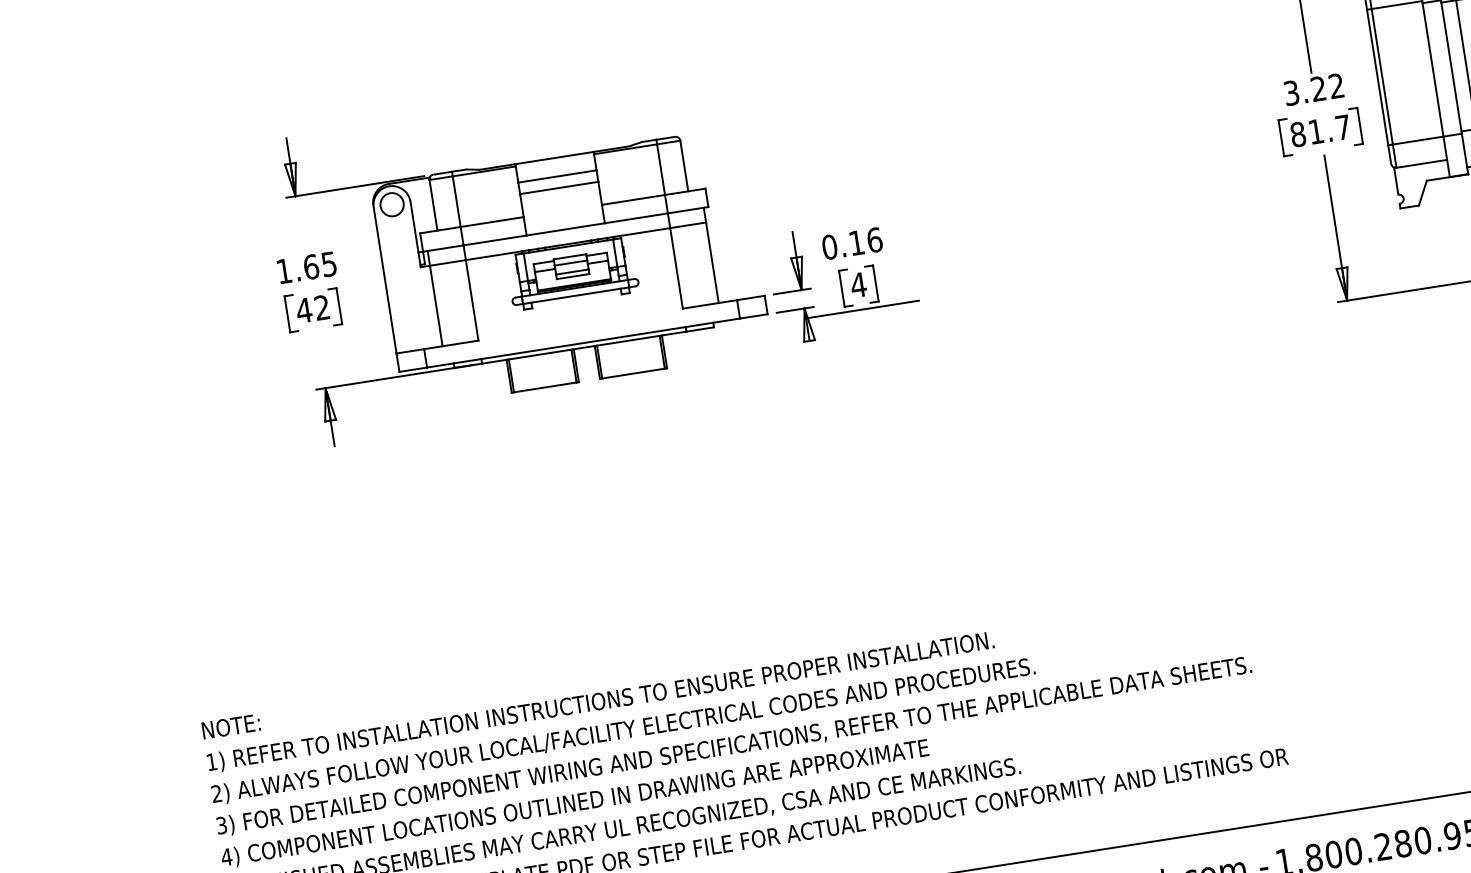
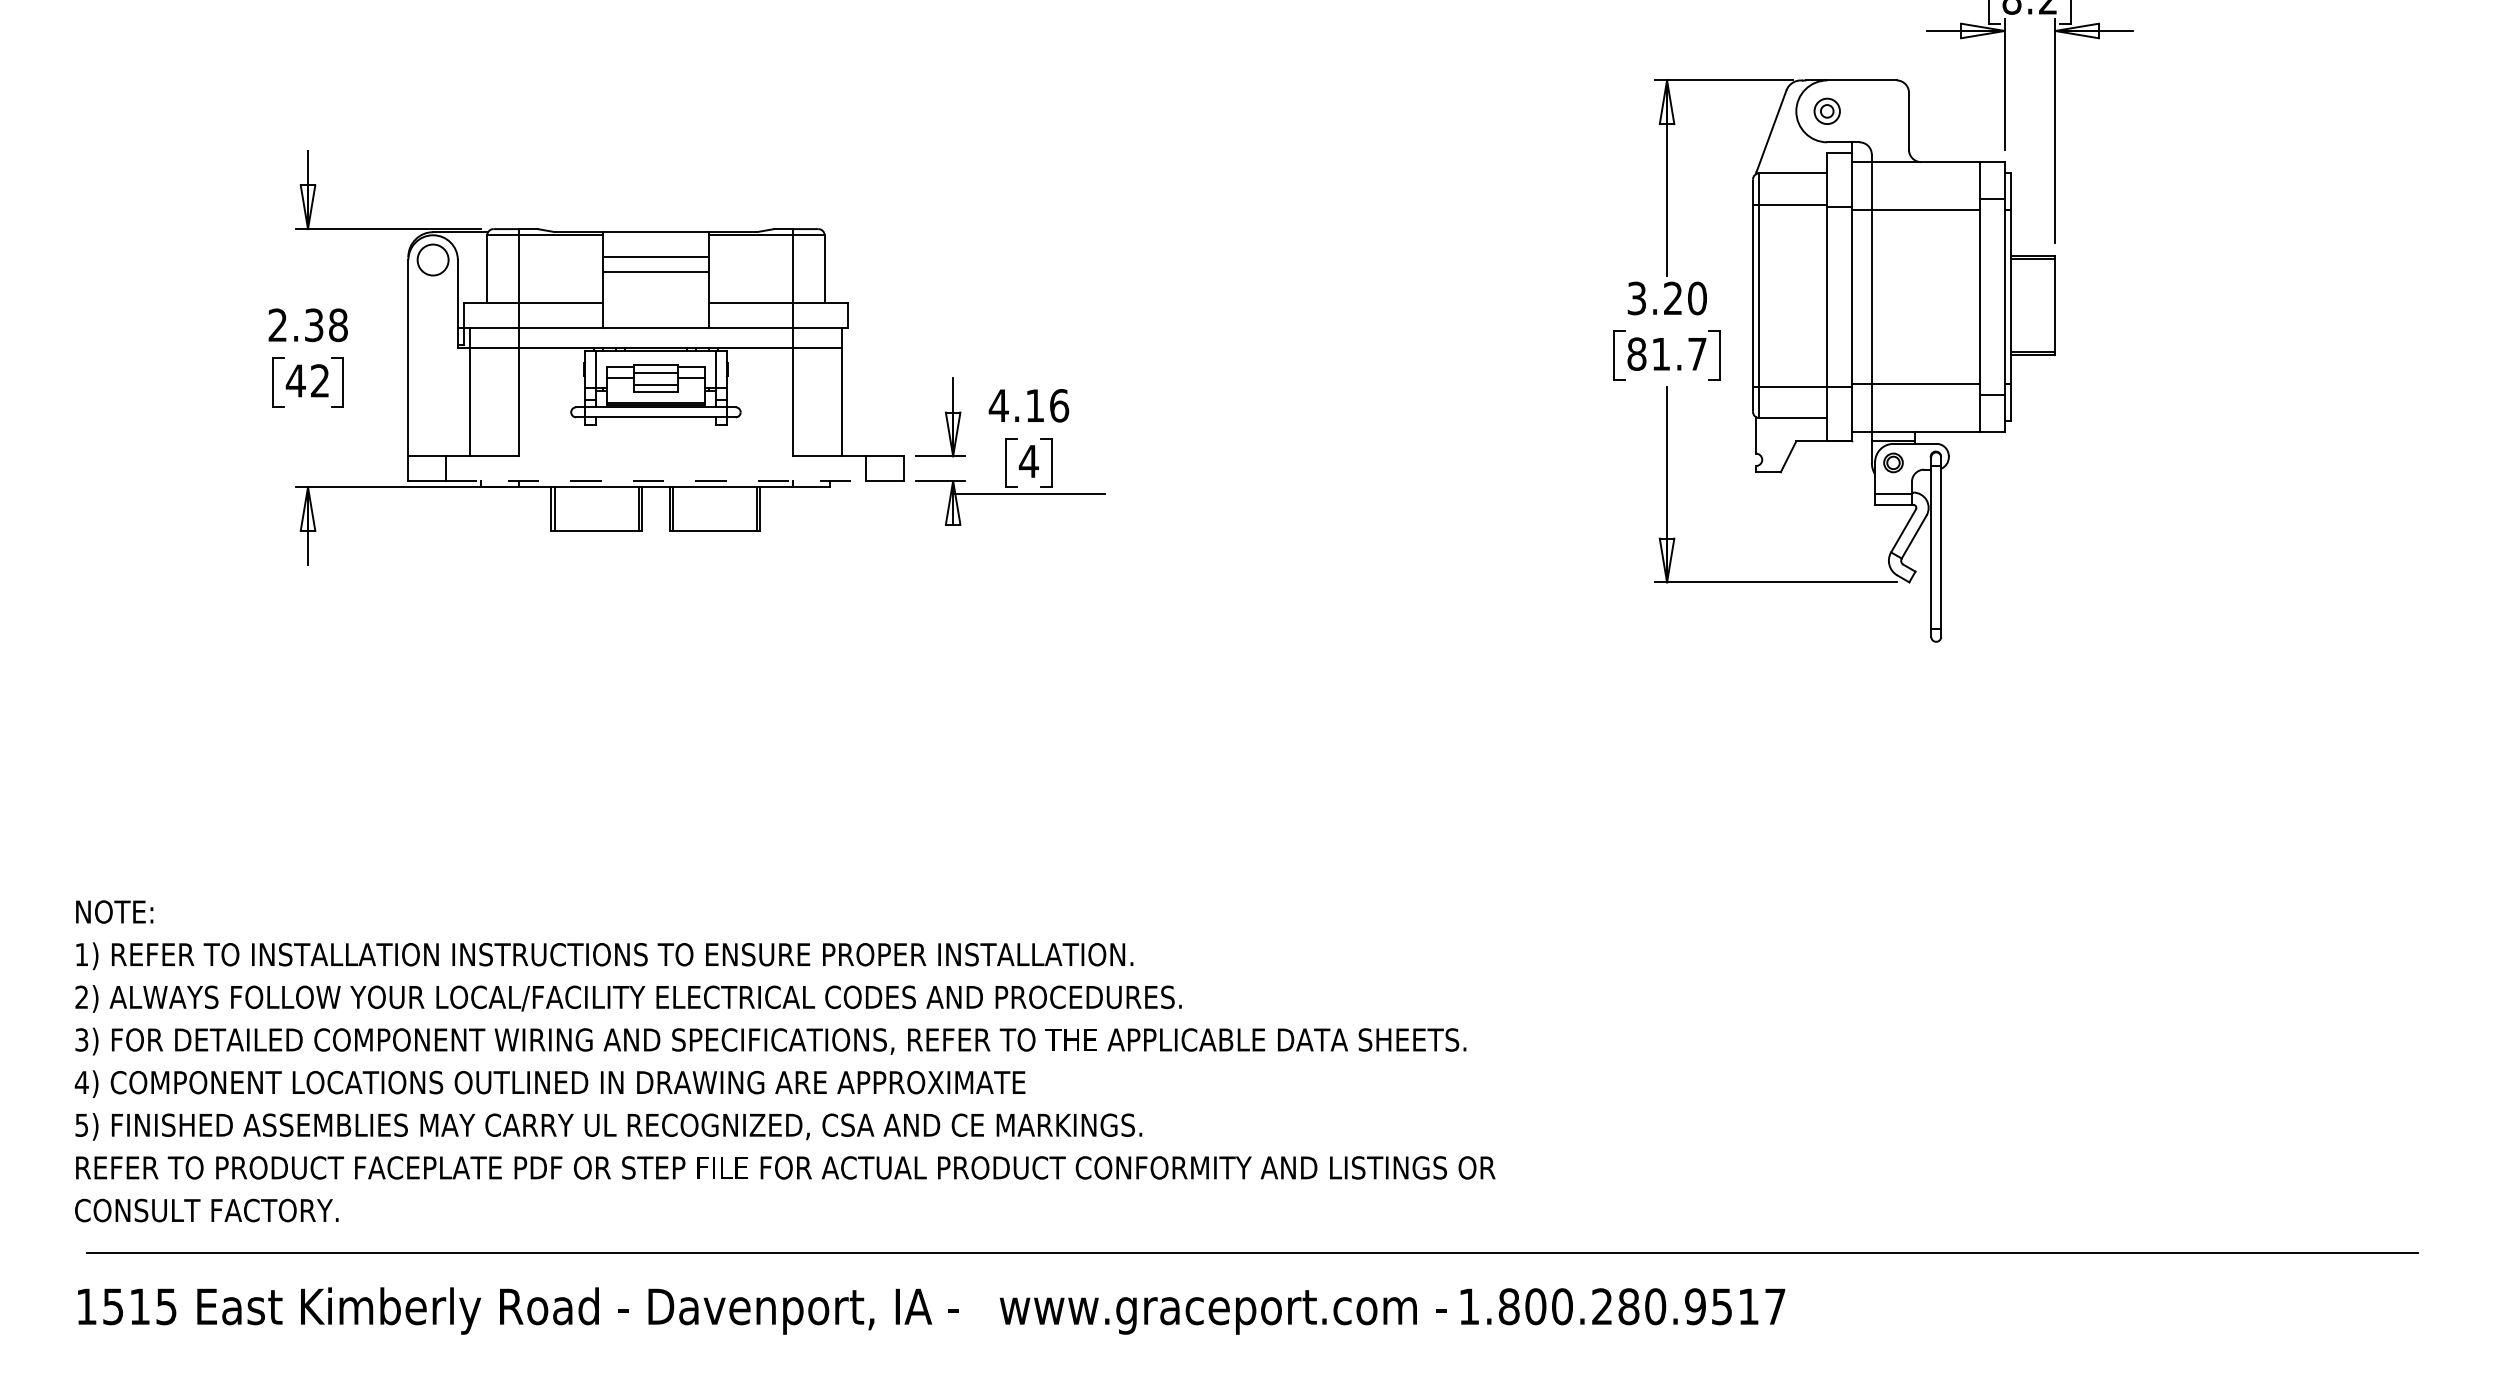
text: (1336, 86) -> (1697, 298), 3.22 -> 3.20
text: (829, 247) -> (998, 405), 0.16 -> 4.16
text: (306, 268) -> (307, 325), 1.65 -> 2.38
line: (584, 343) -> (656, 481), solid -> dashed

